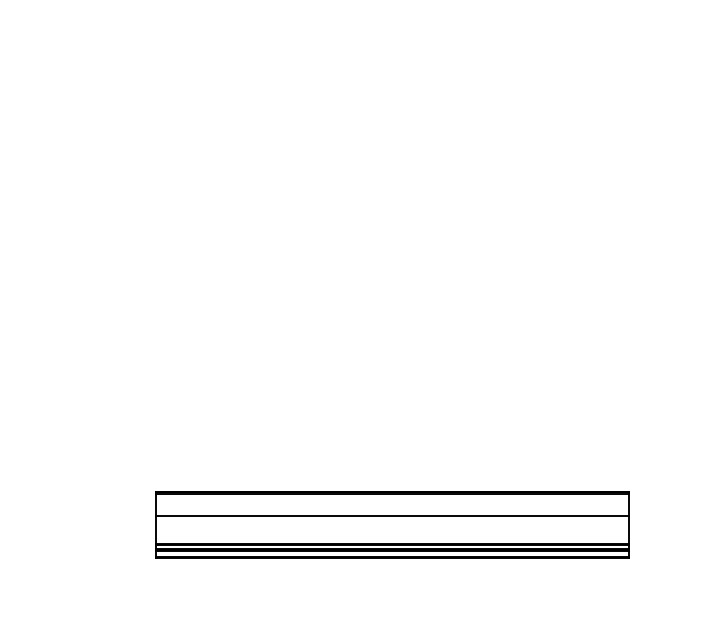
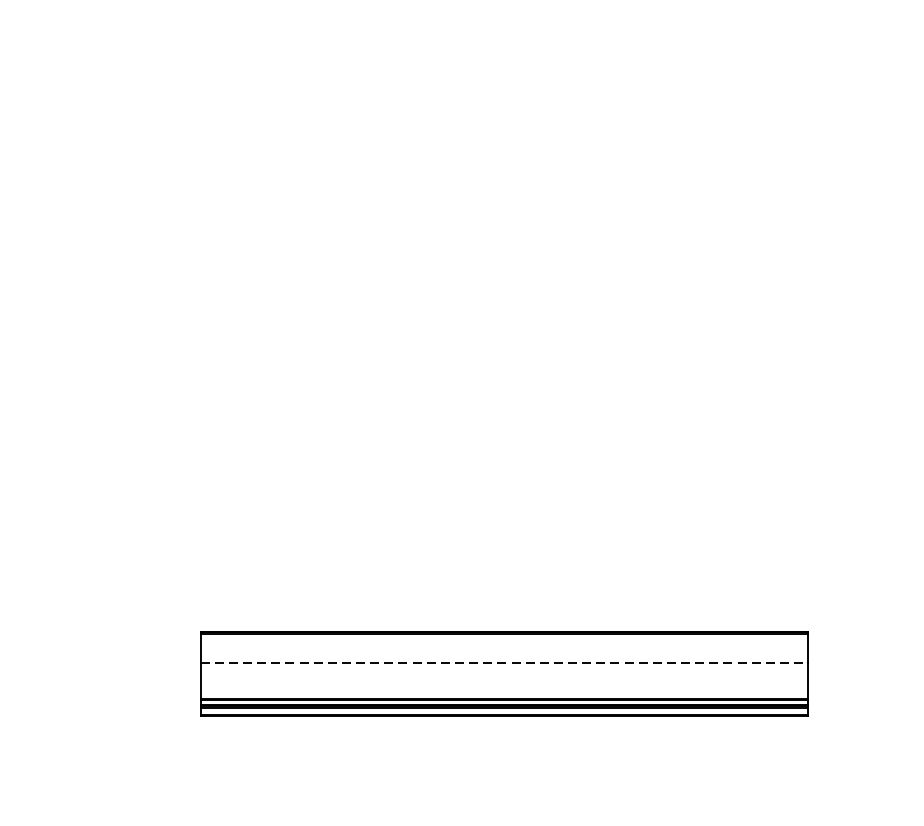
line: (392, 516) -> (504, 663), solid -> dashed

